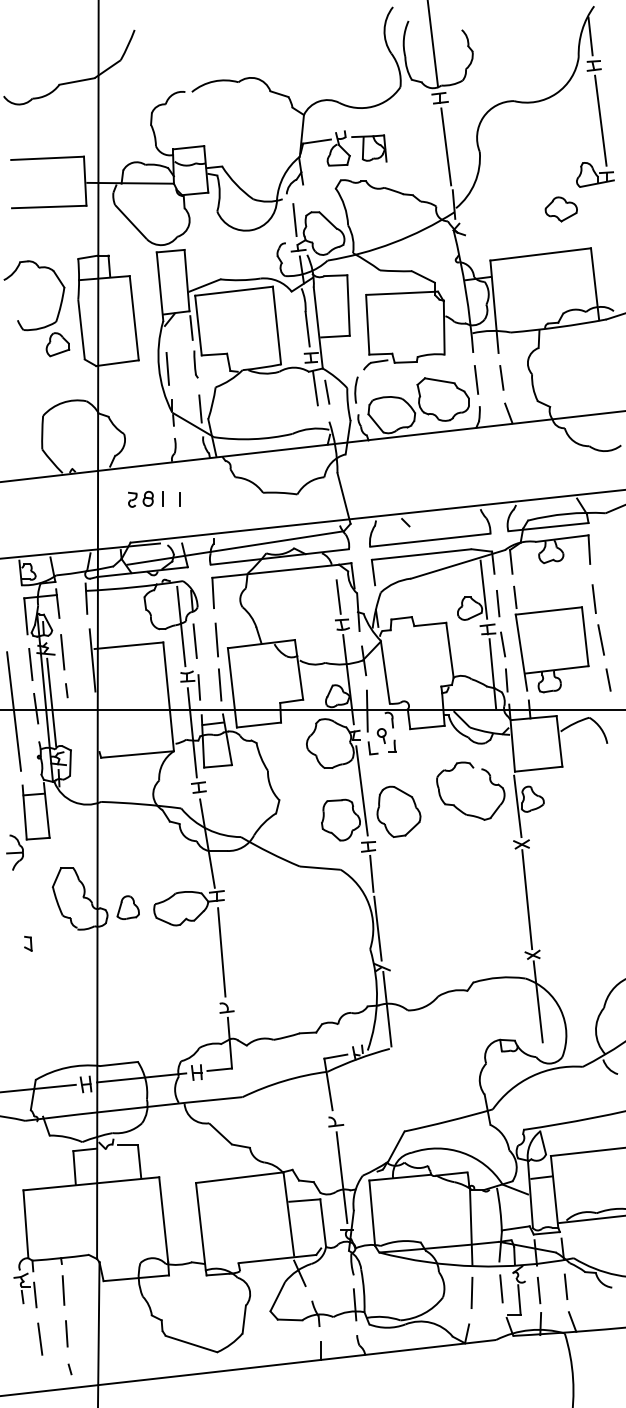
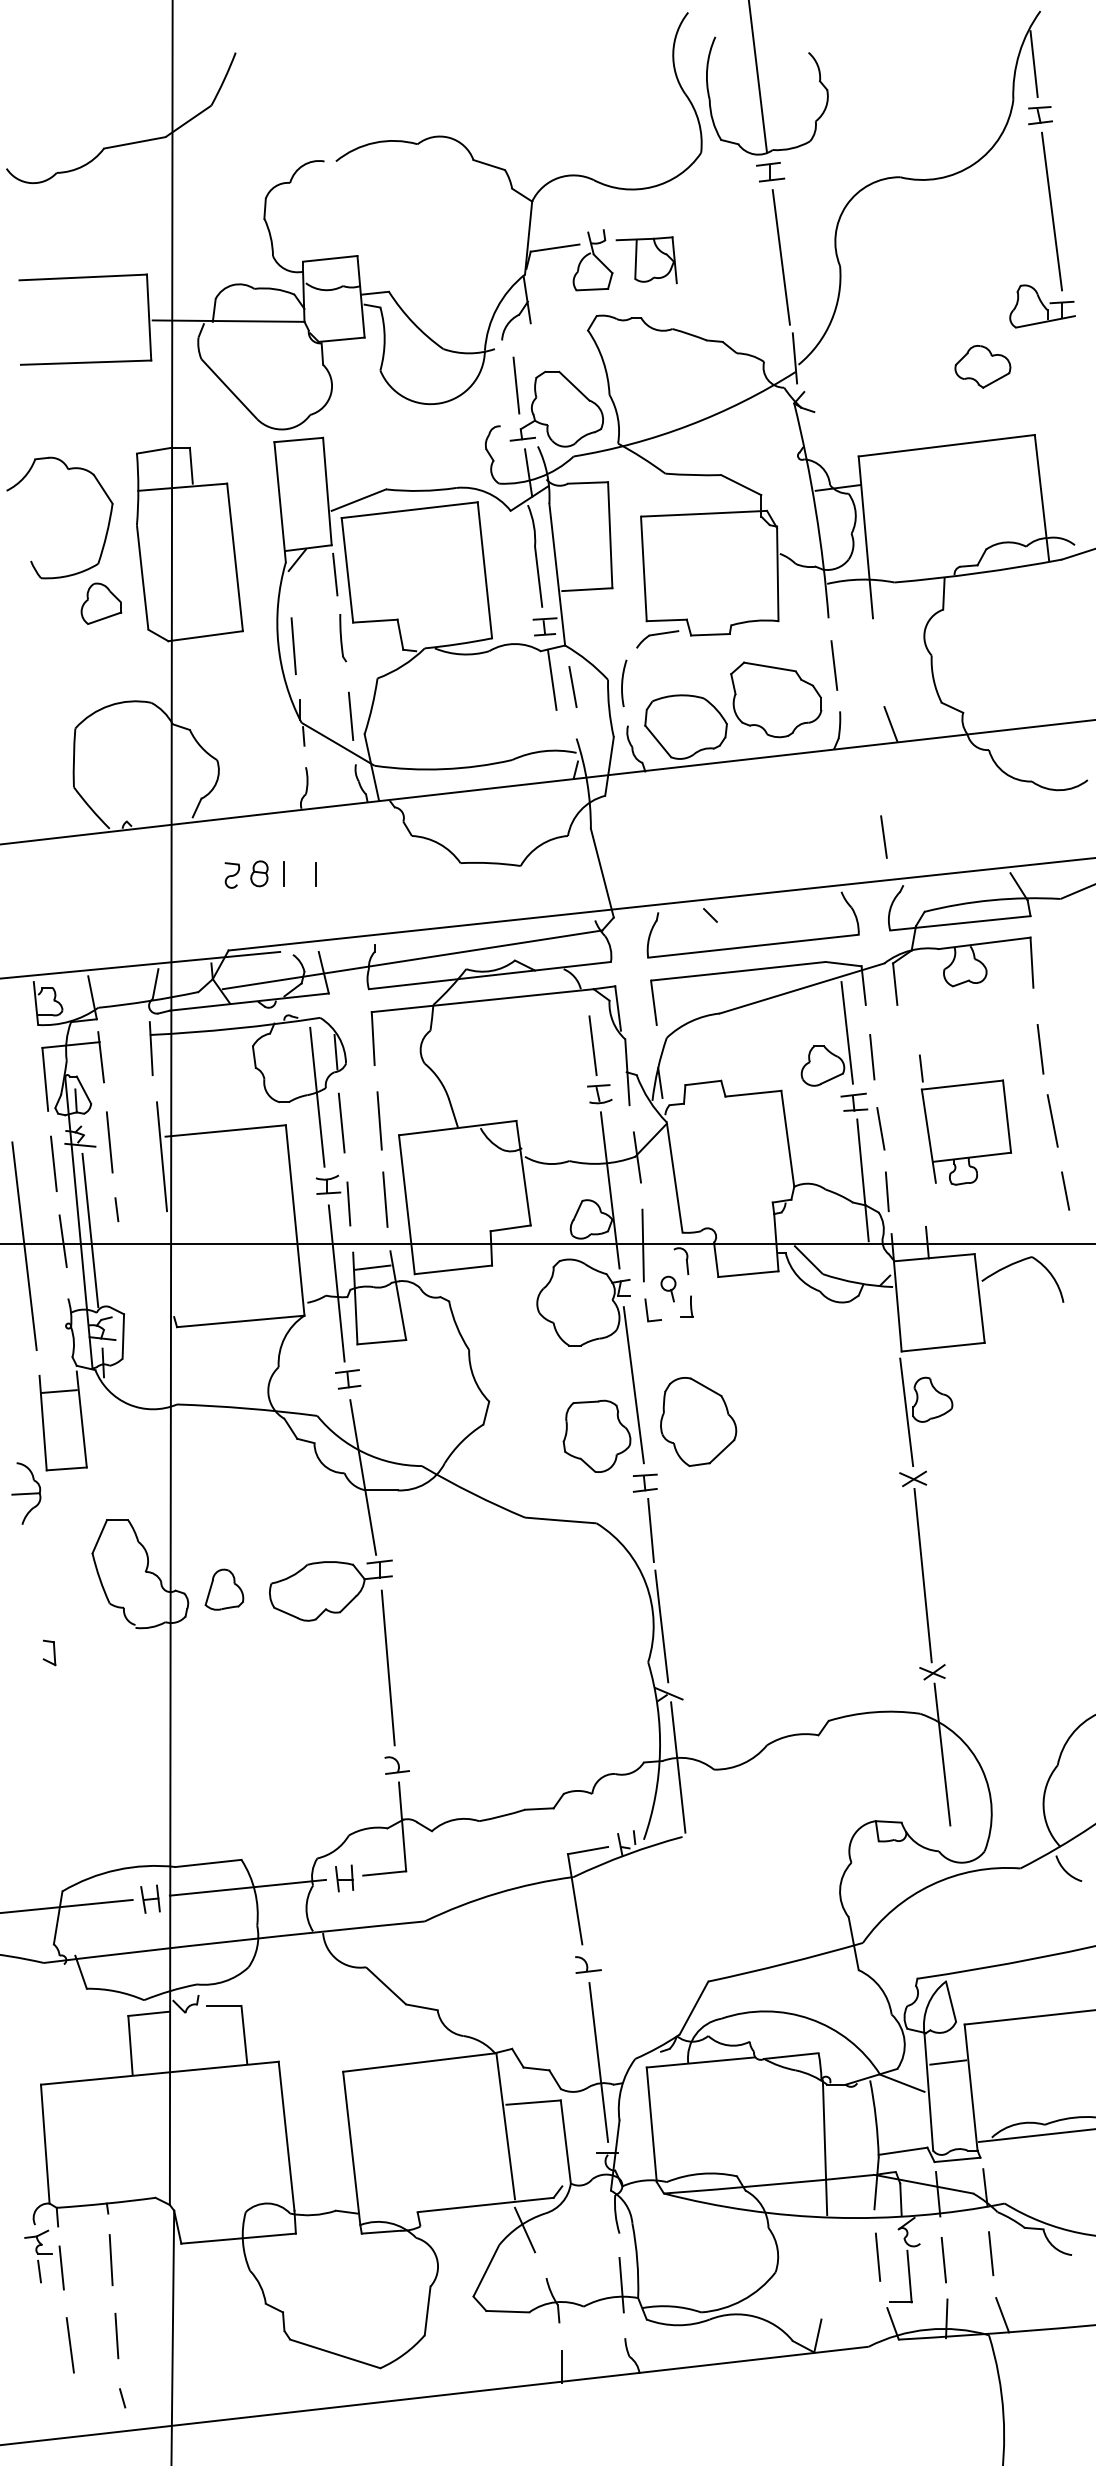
line: (501, 377) -> (883, 836), moved
part: (551, 639) -> (965, 1120), size x0.7
part: (489, 781) -> (857, 1368), removed
line: (471, 1292) -> (825, 2263), removed

